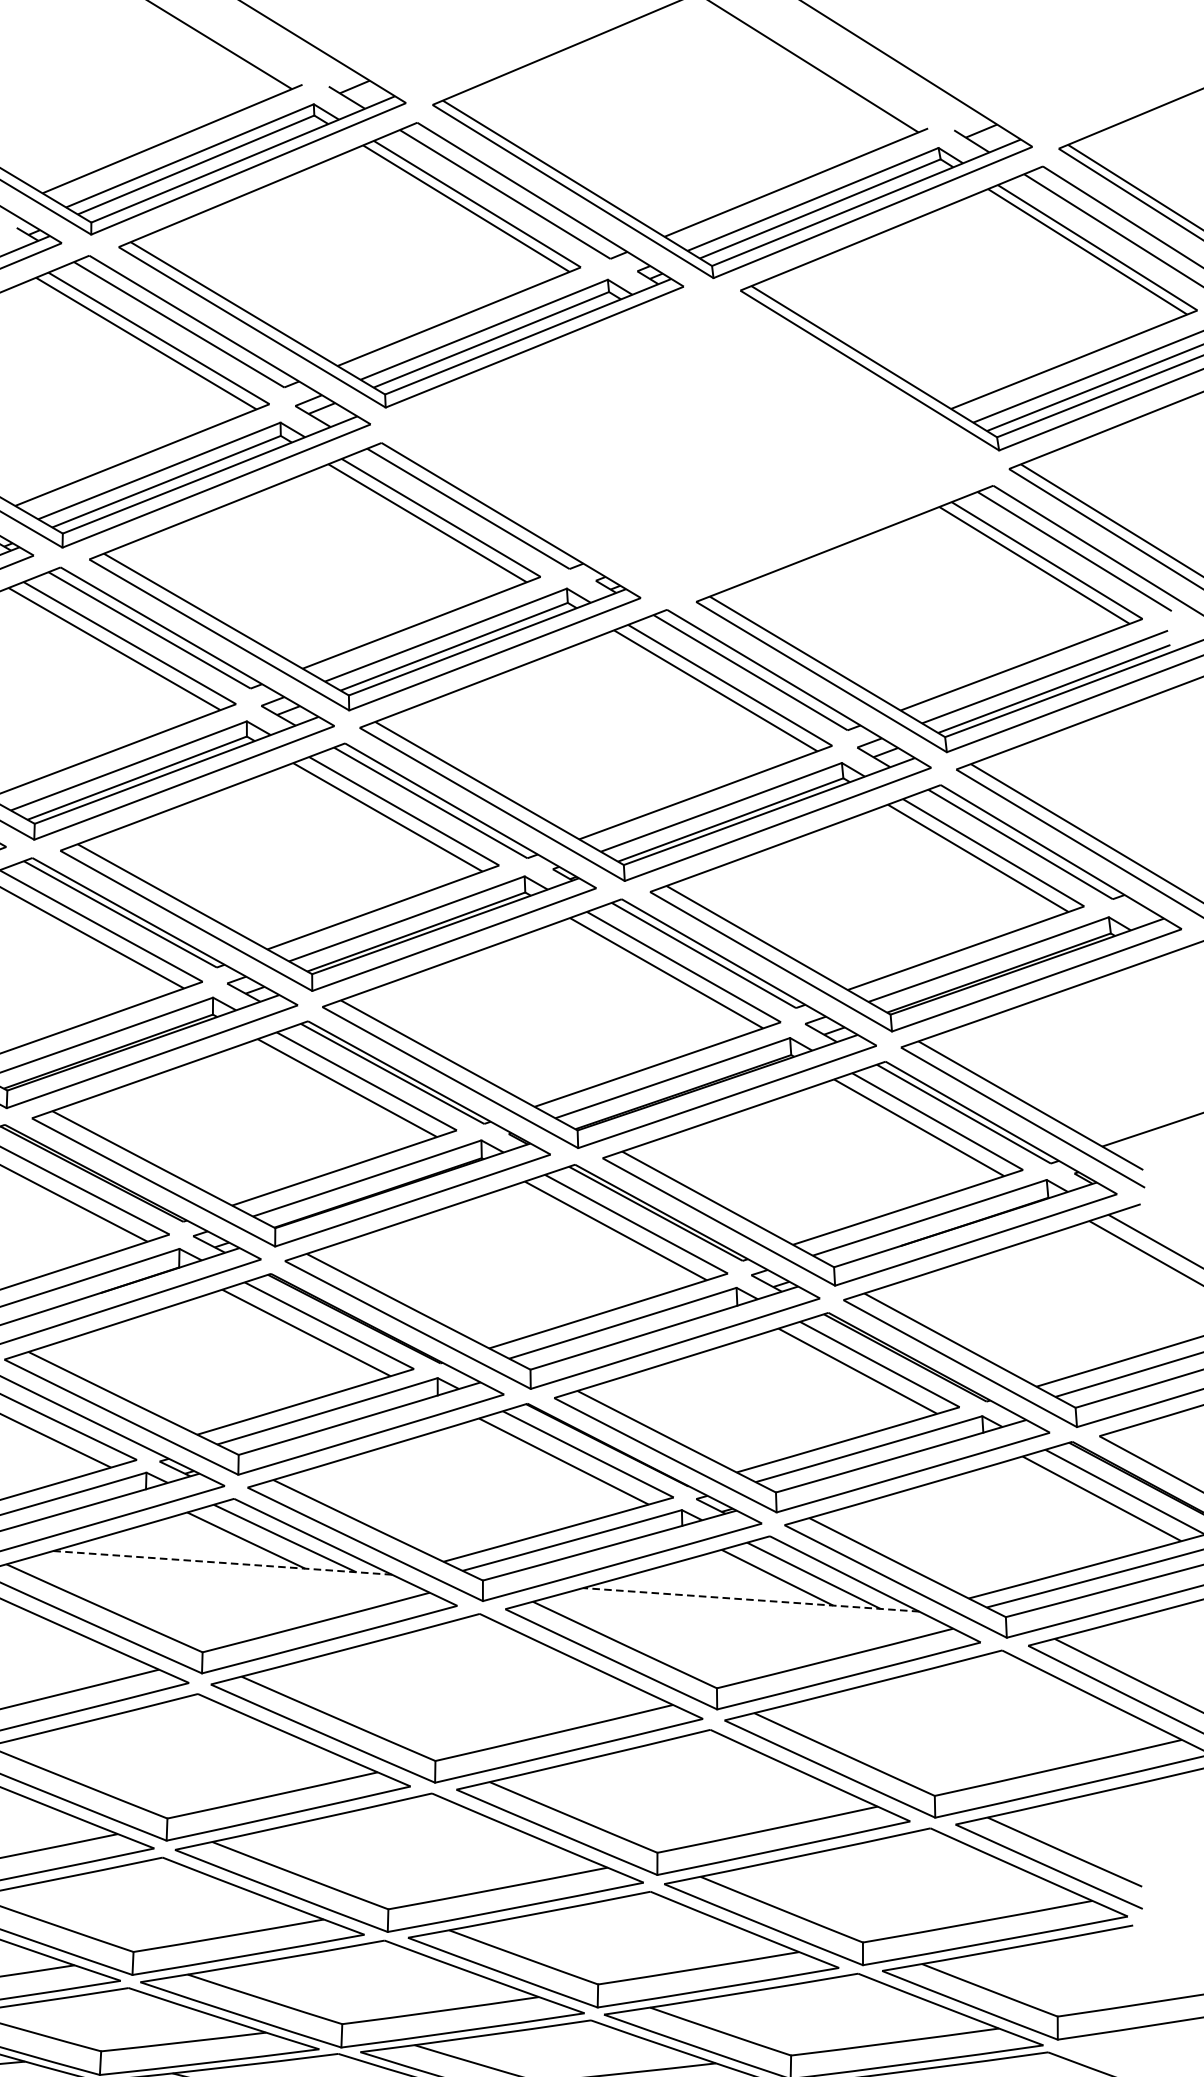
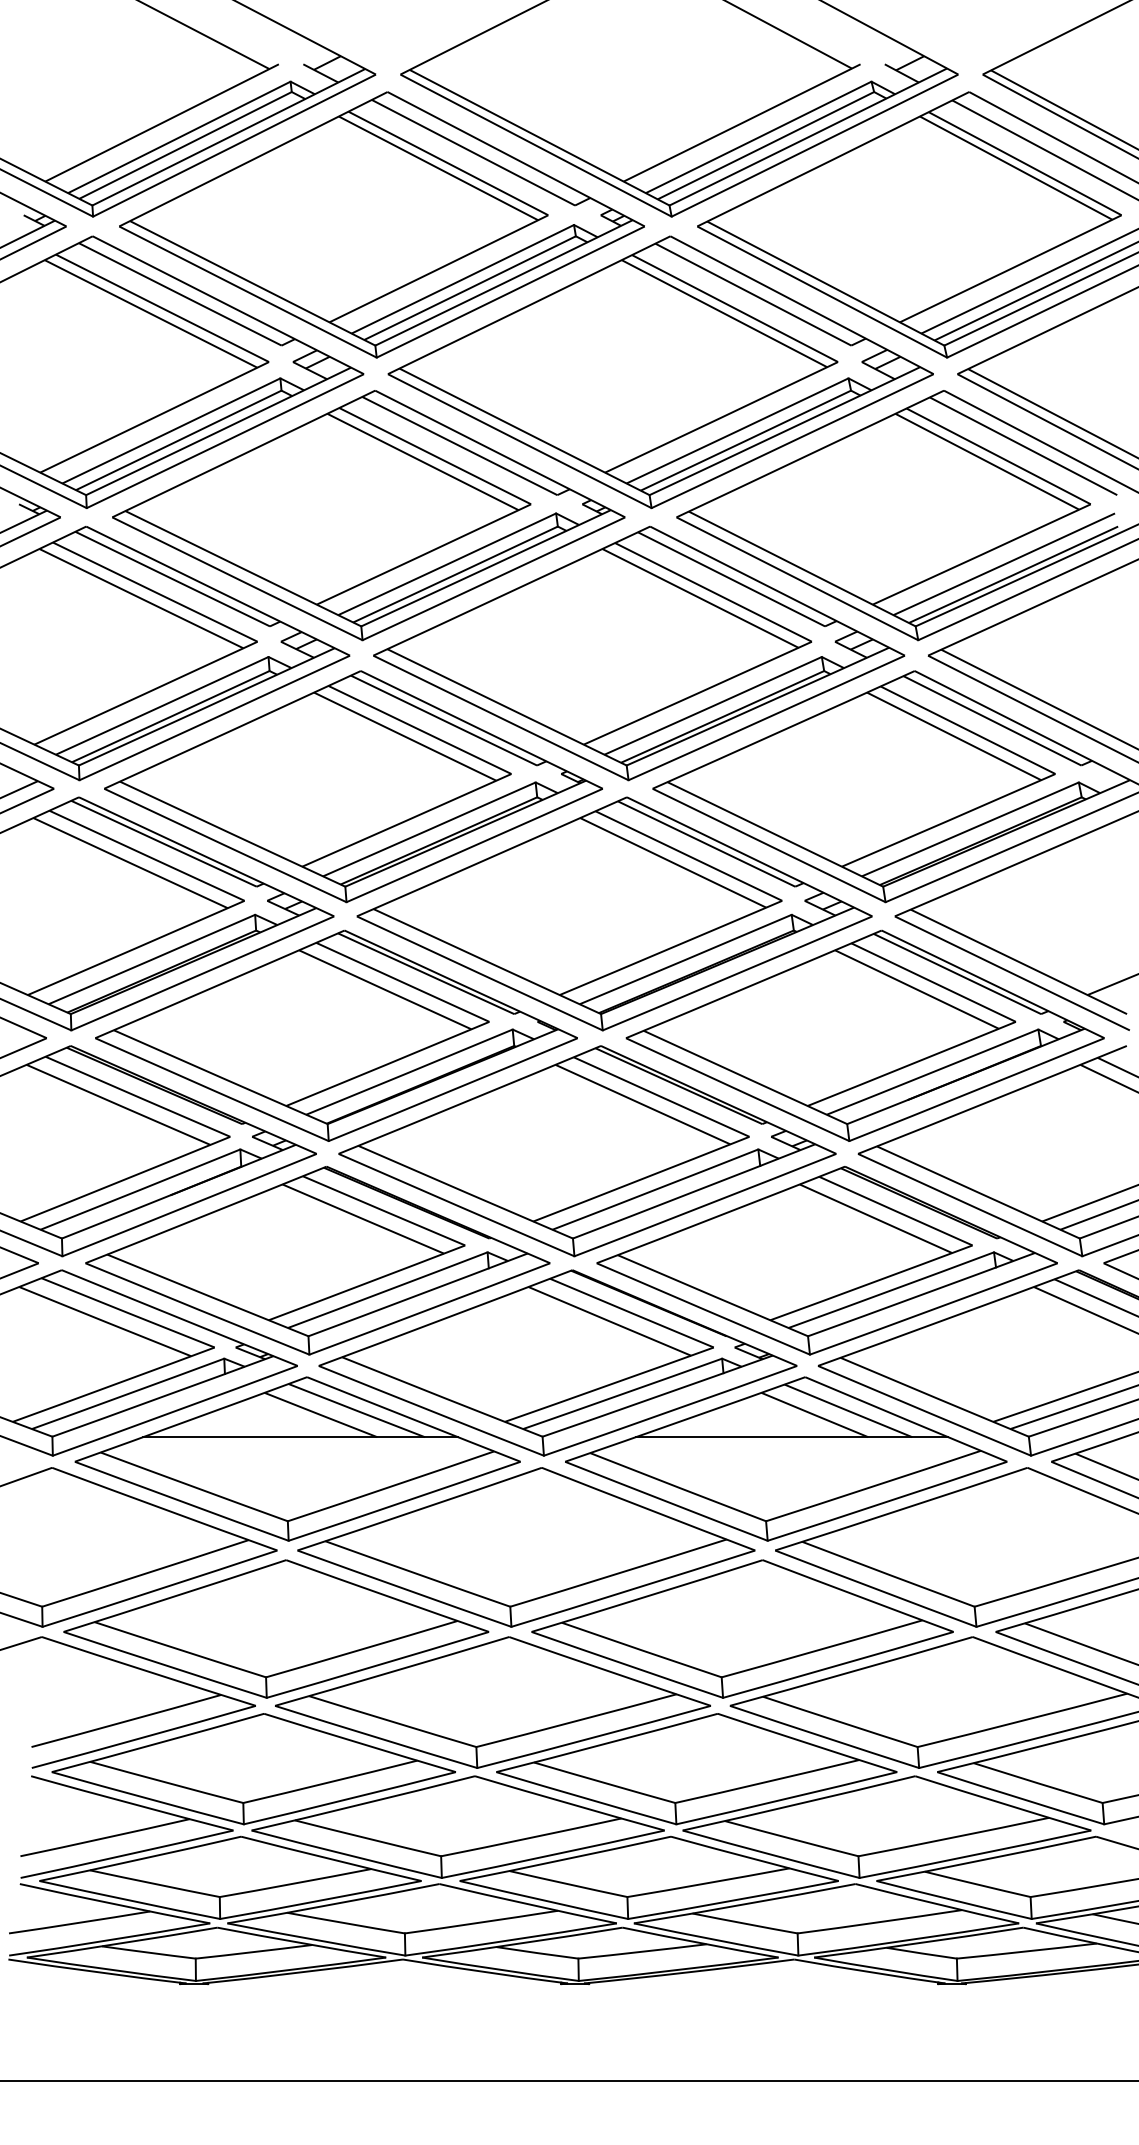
part: (689, 444) -> (660, 372), added
line: (222, 1563) -> (300, 1437), dashed -> solid
line: (750, 1600) -> (791, 1437), dashed -> solid

